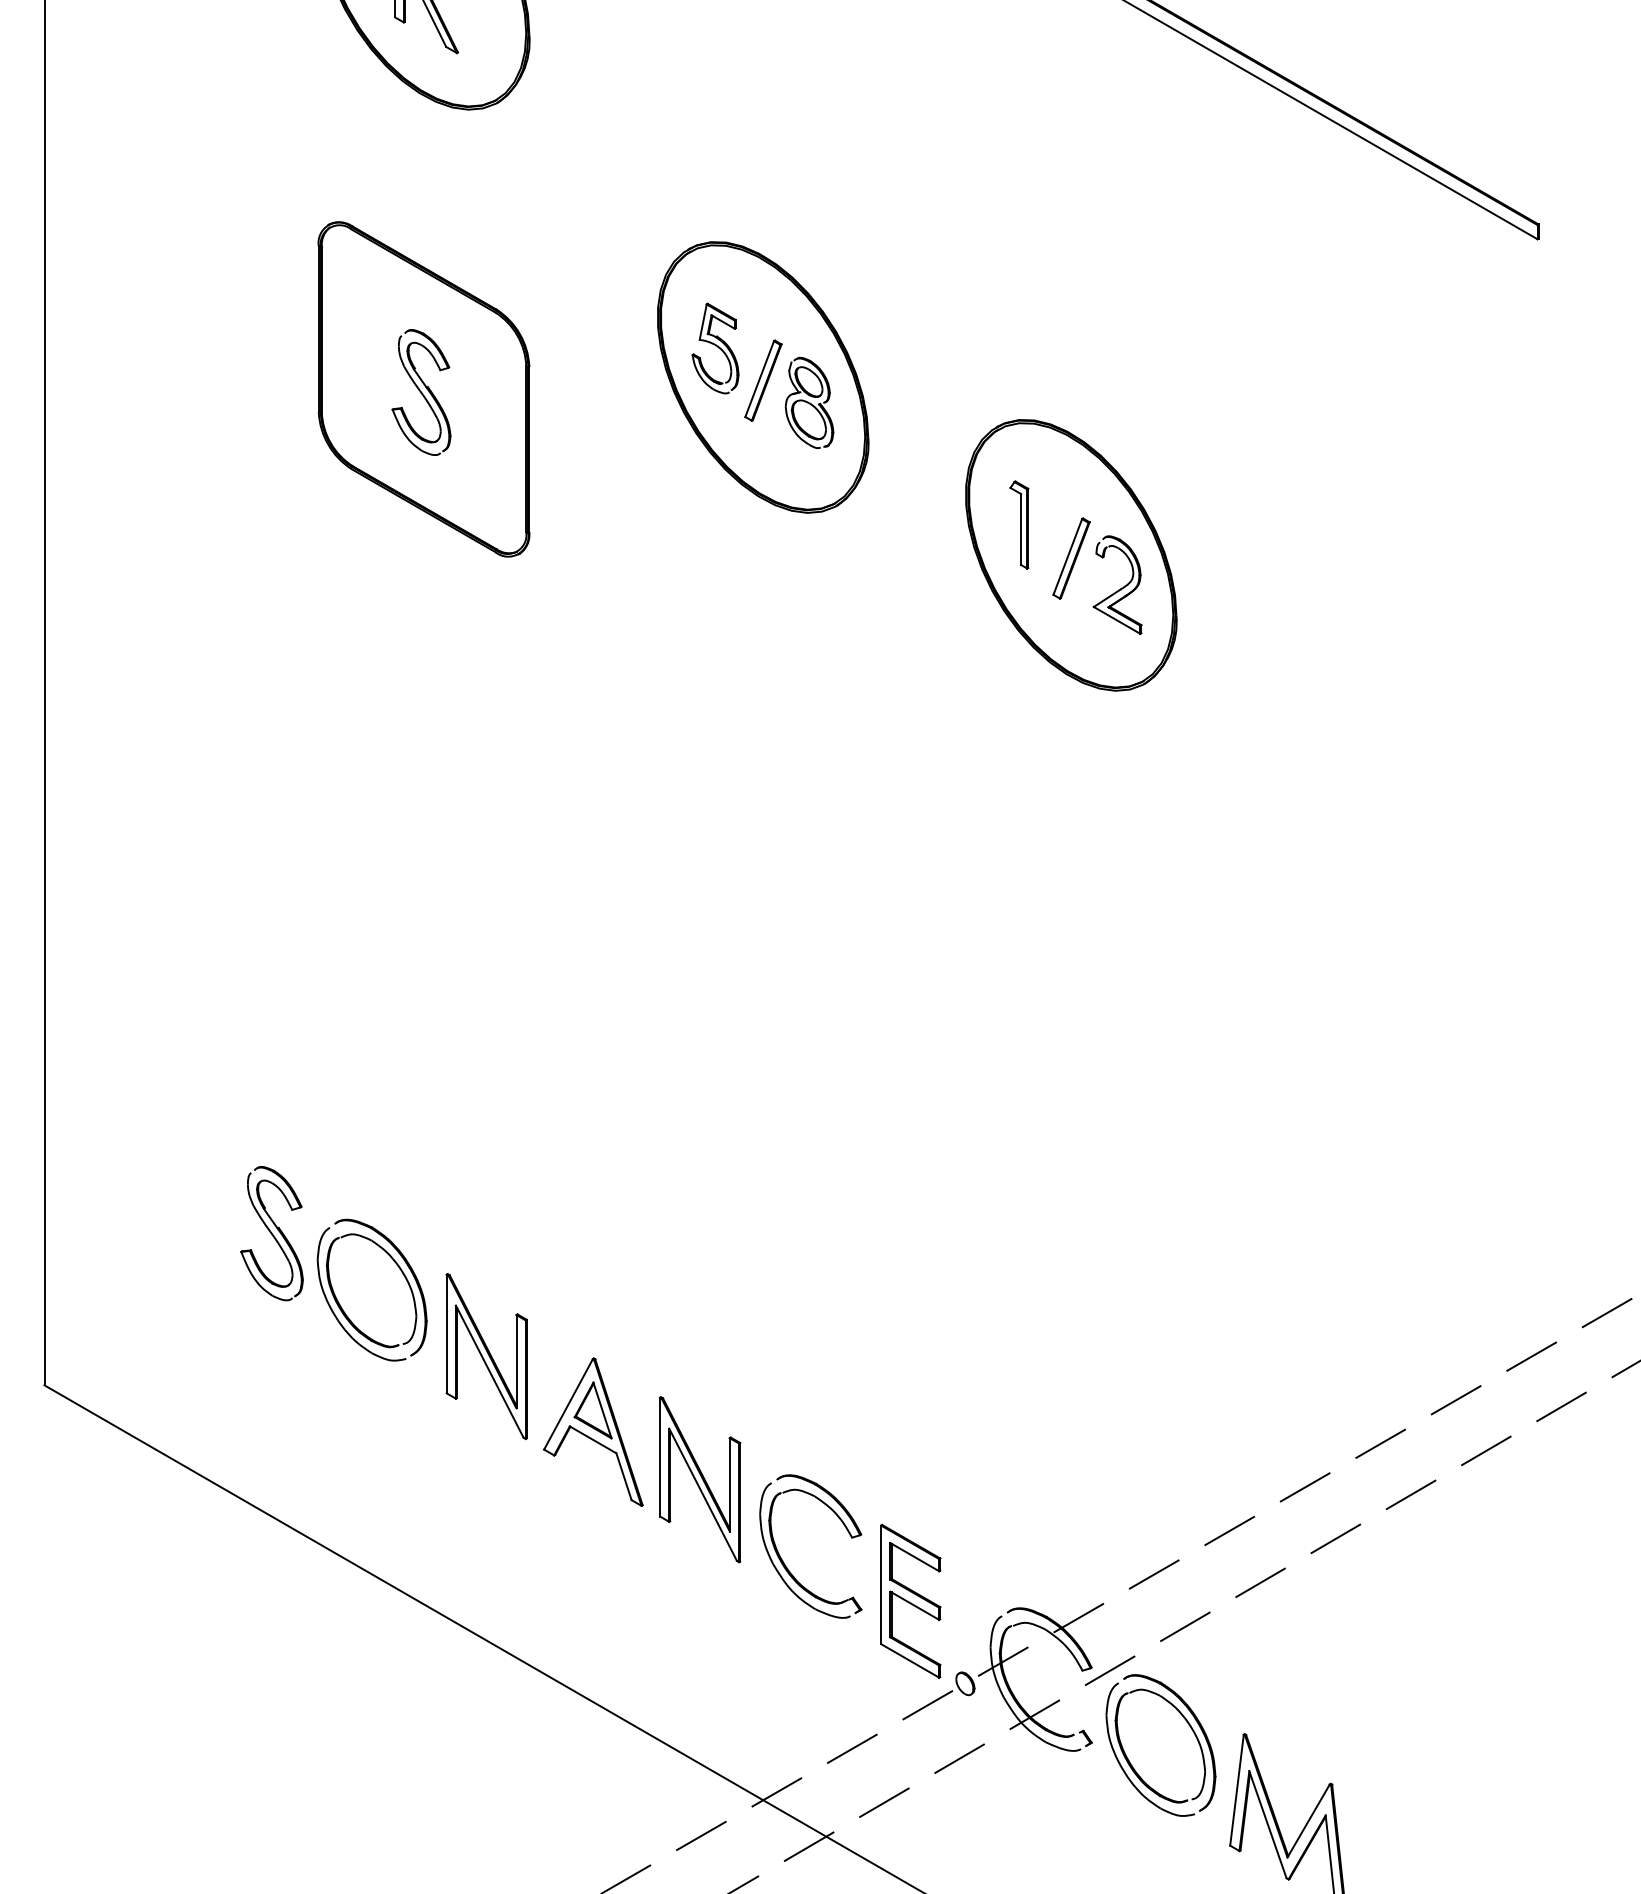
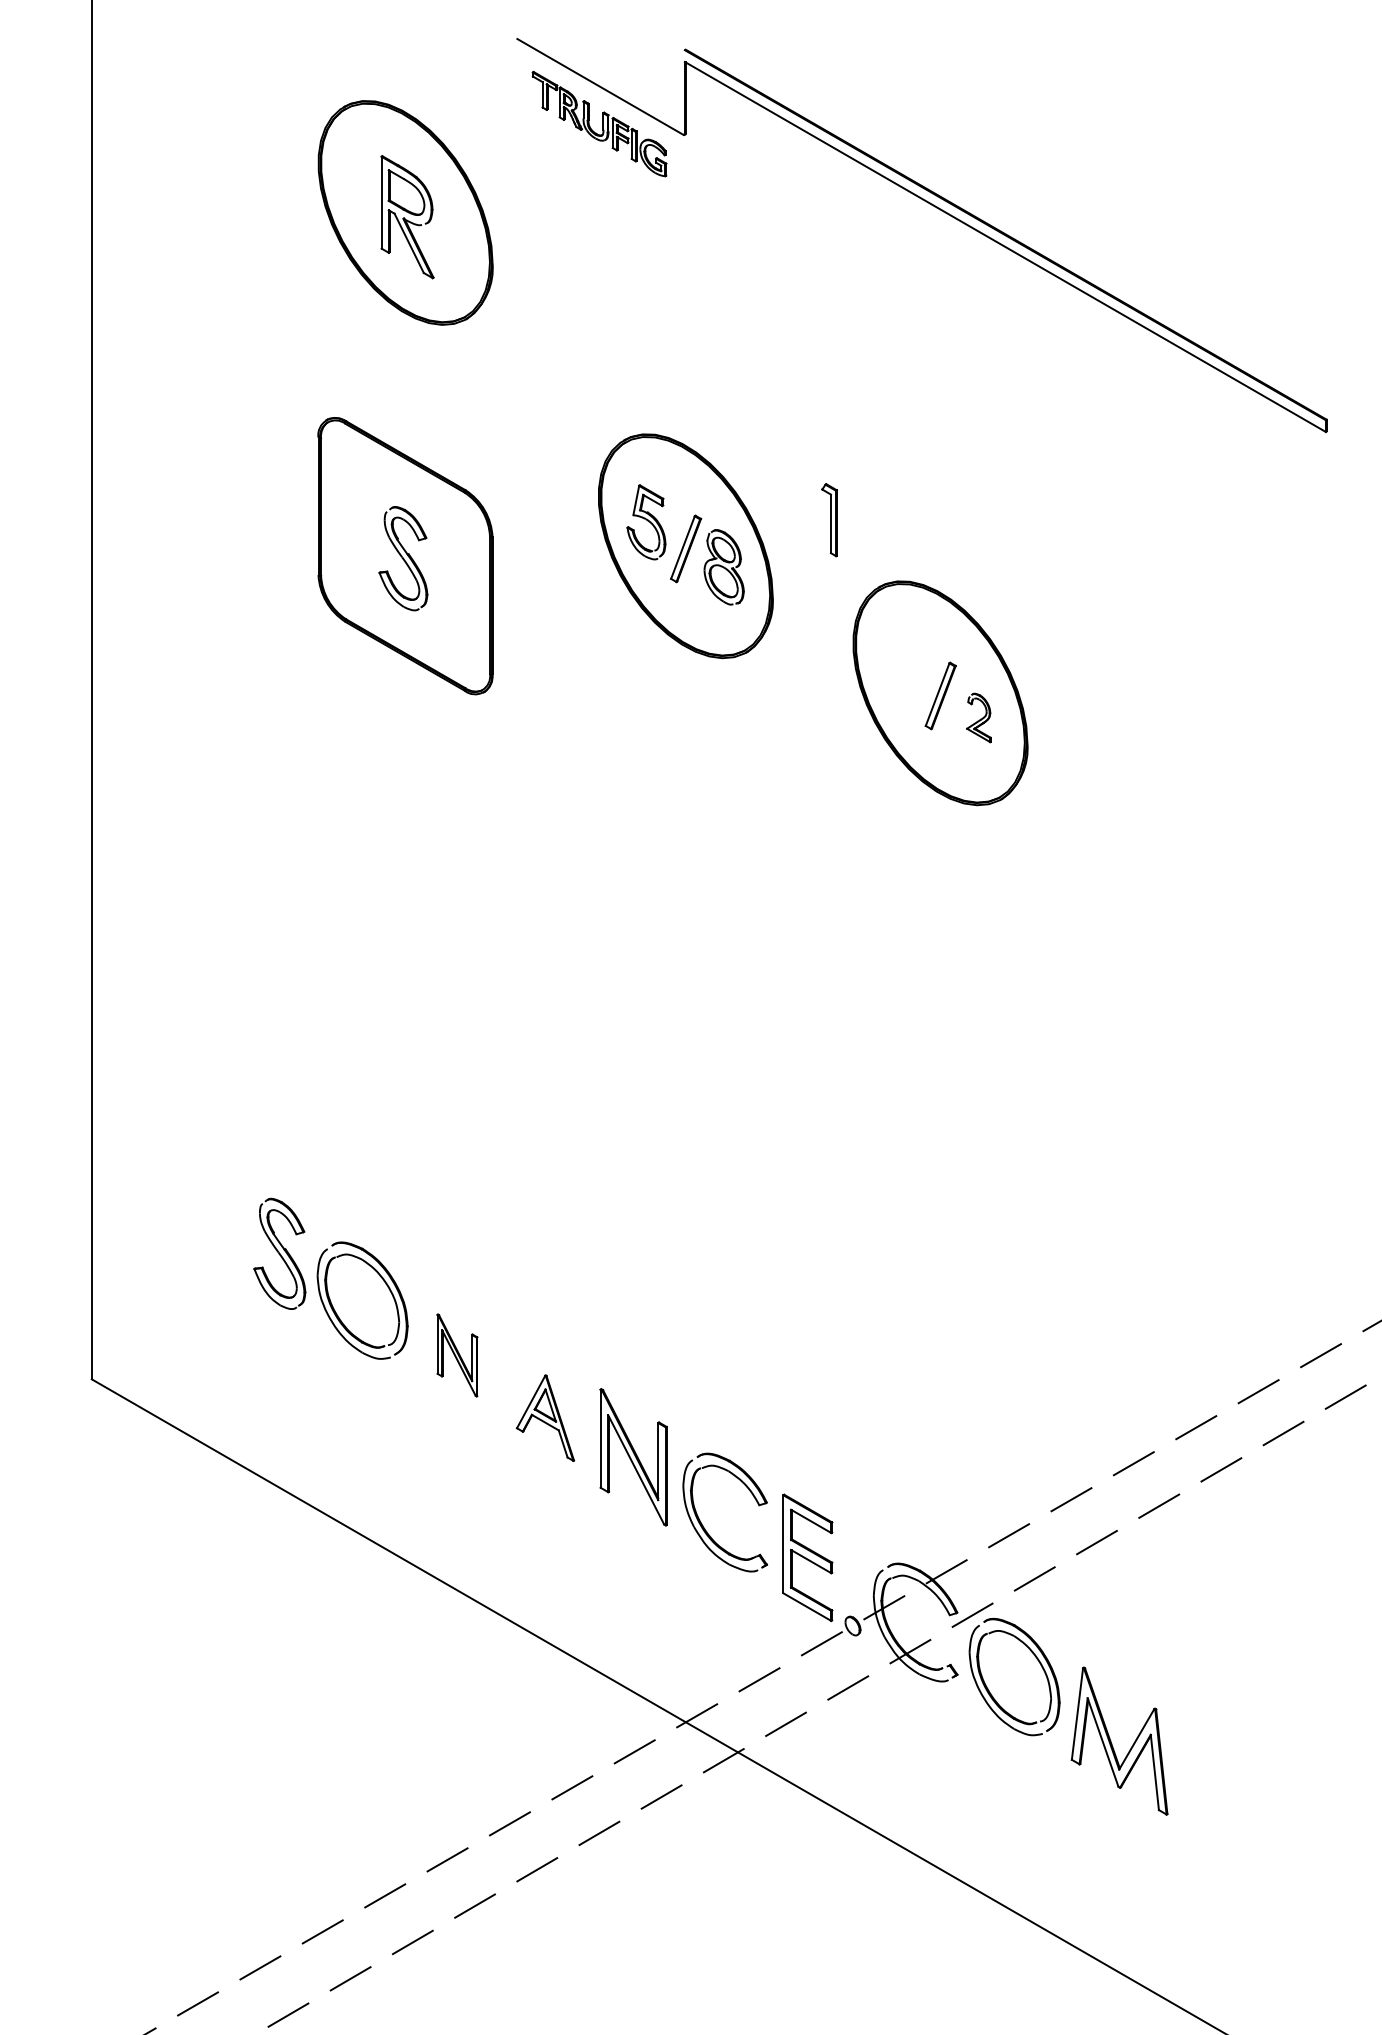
part: (1019, 525) -> (829, 520), moved
part: (1117, 584) -> (978, 717), size x0.6
part: (486, 1356) -> (457, 1355), size x0.6
part: (593, 1432) -> (545, 1418), size x0.7

